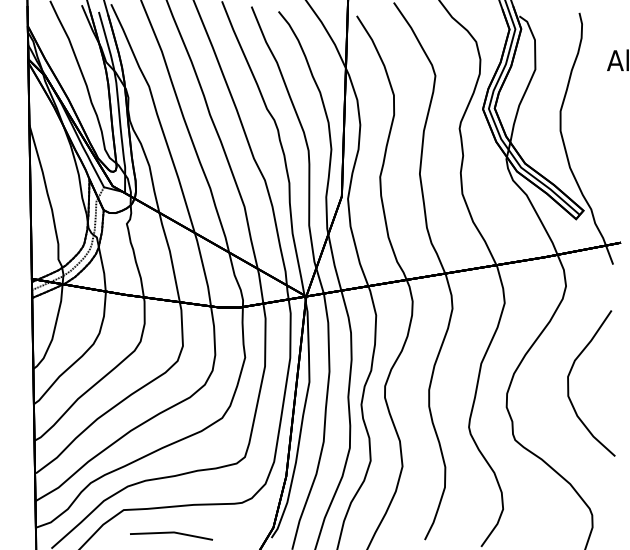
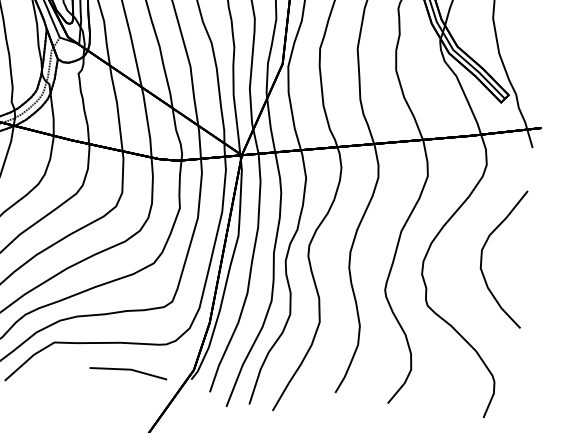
line: (171, 533) -> (128, 370), moved

